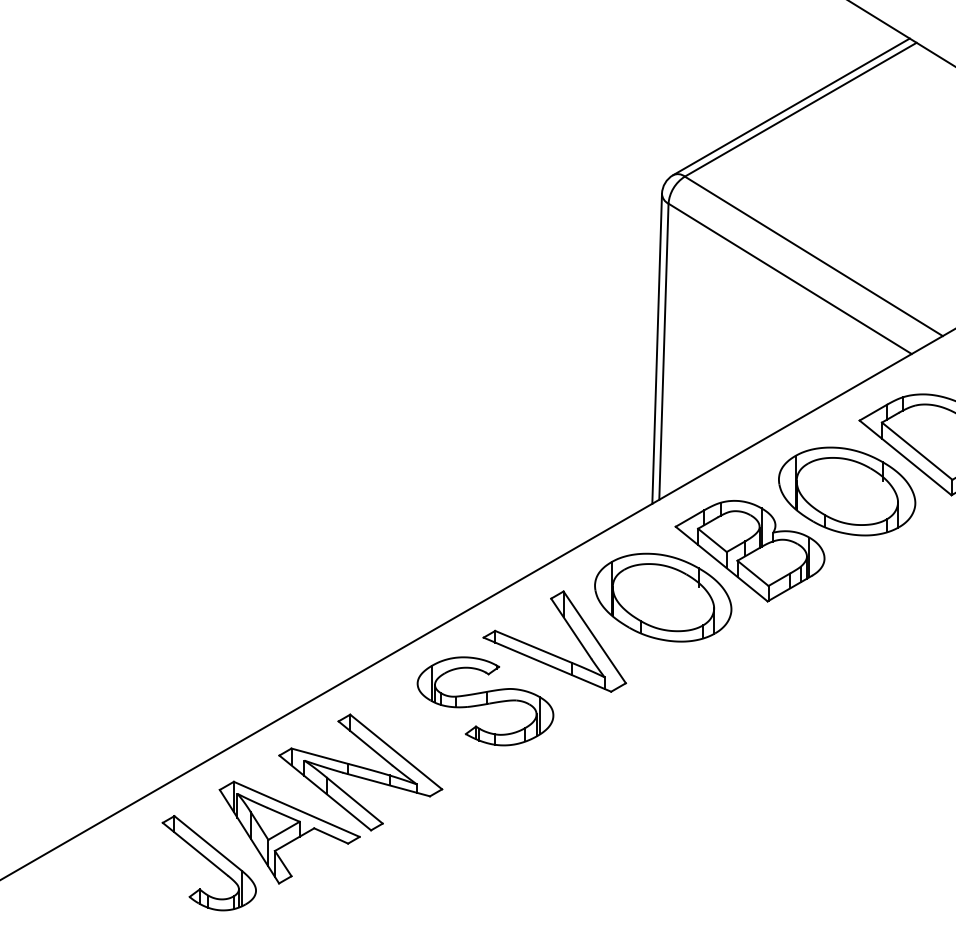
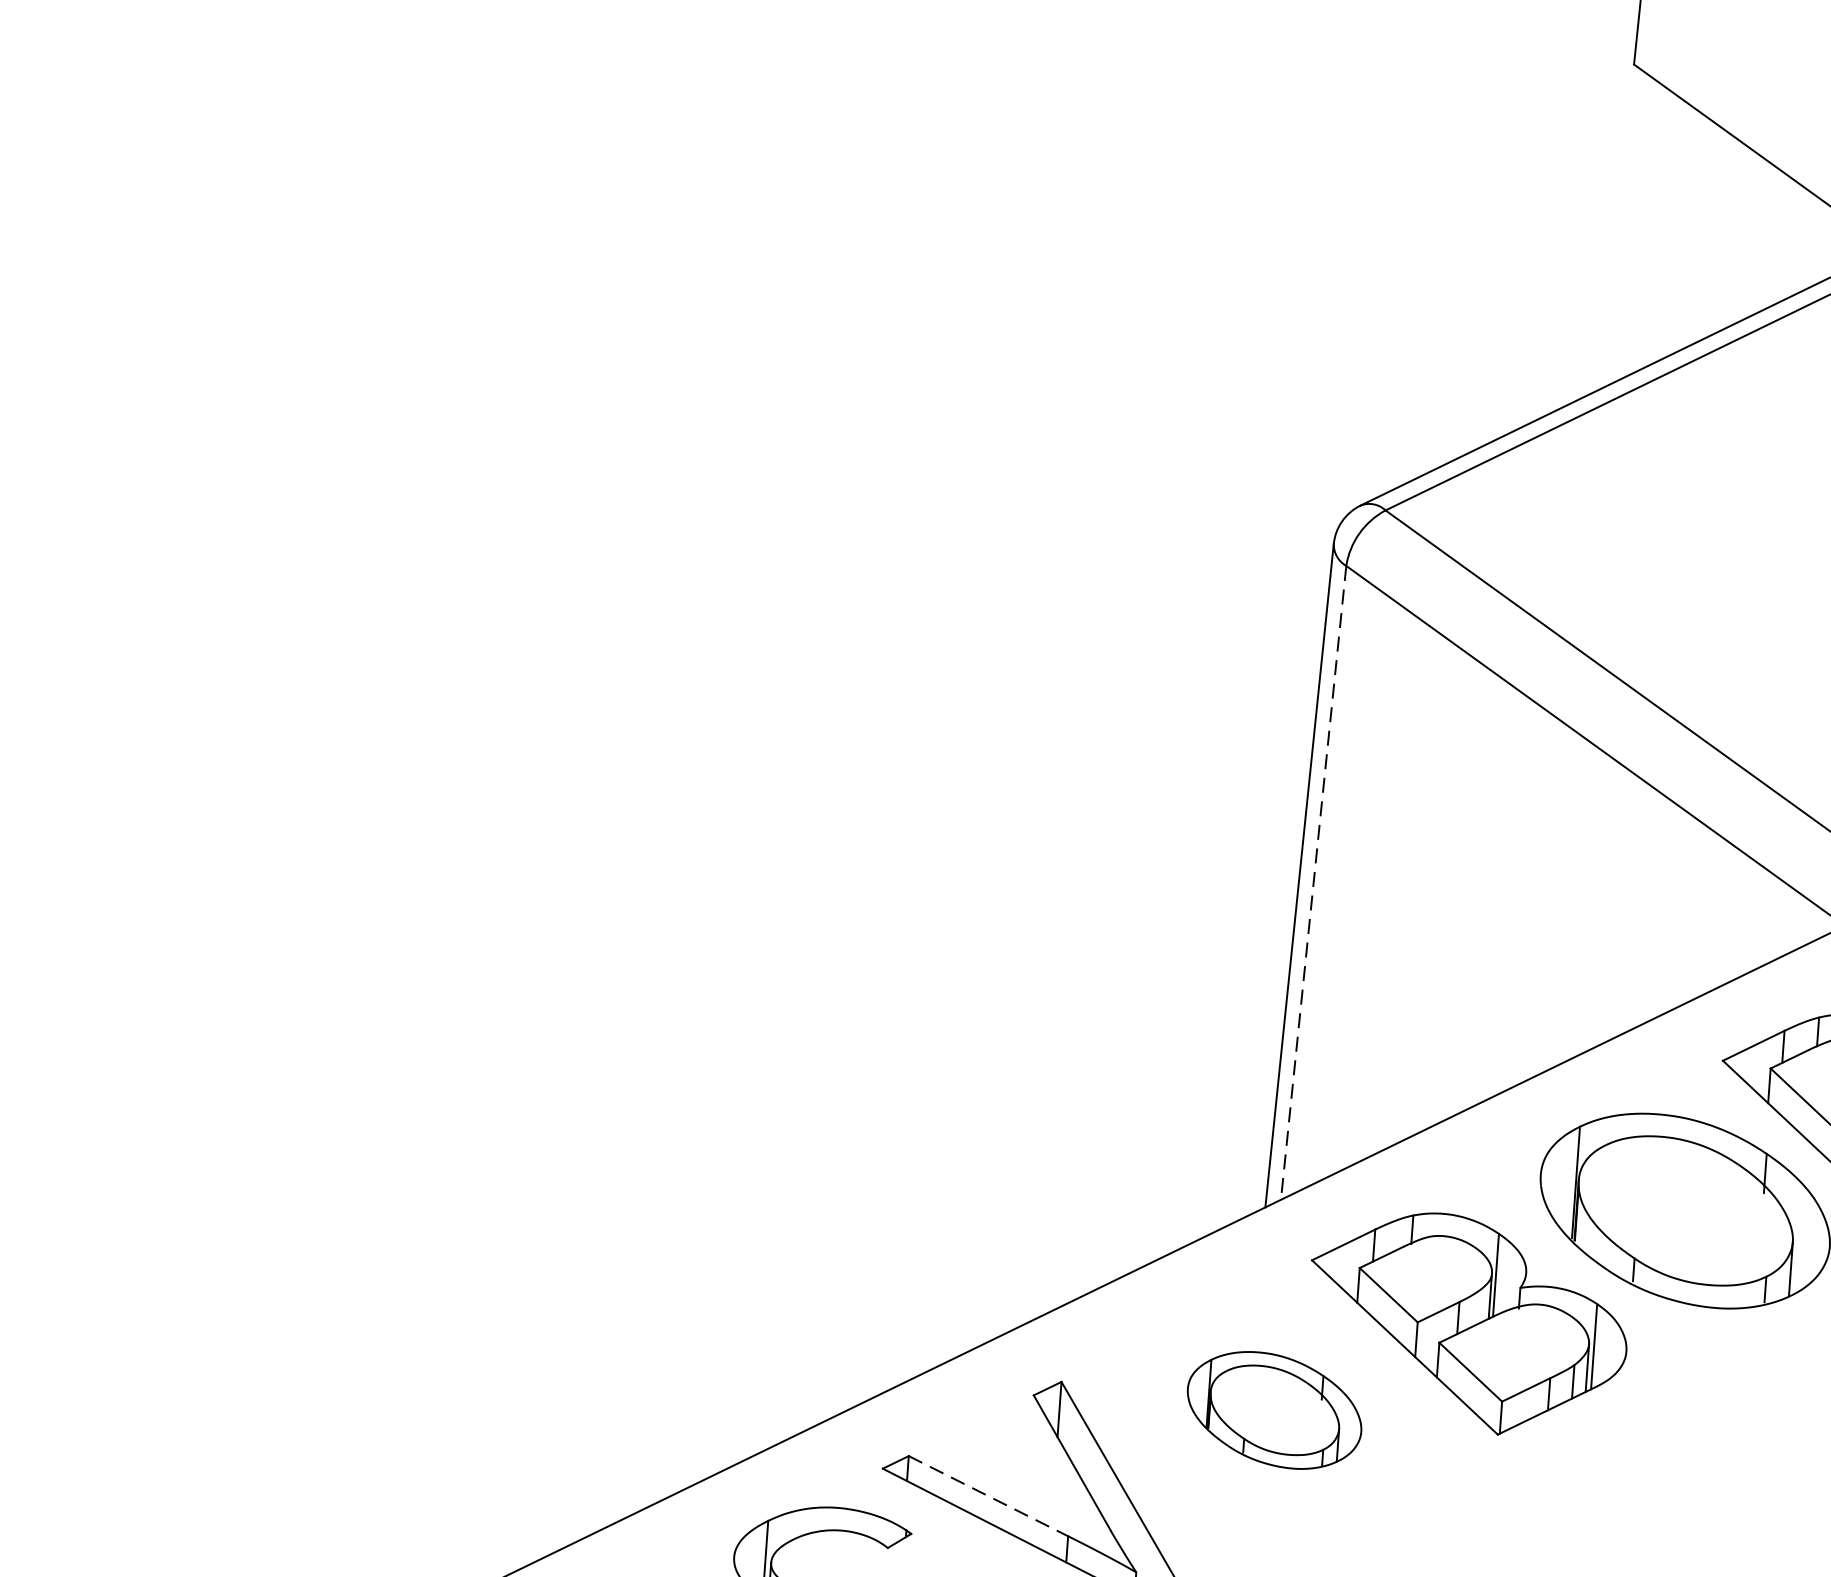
line: (663, 352) -> (1312, 884), solid -> dashed
part: (663, 597) -> (1274, 1410), size x0.6
line: (533, 647) -> (988, 1497), solid -> dashed

